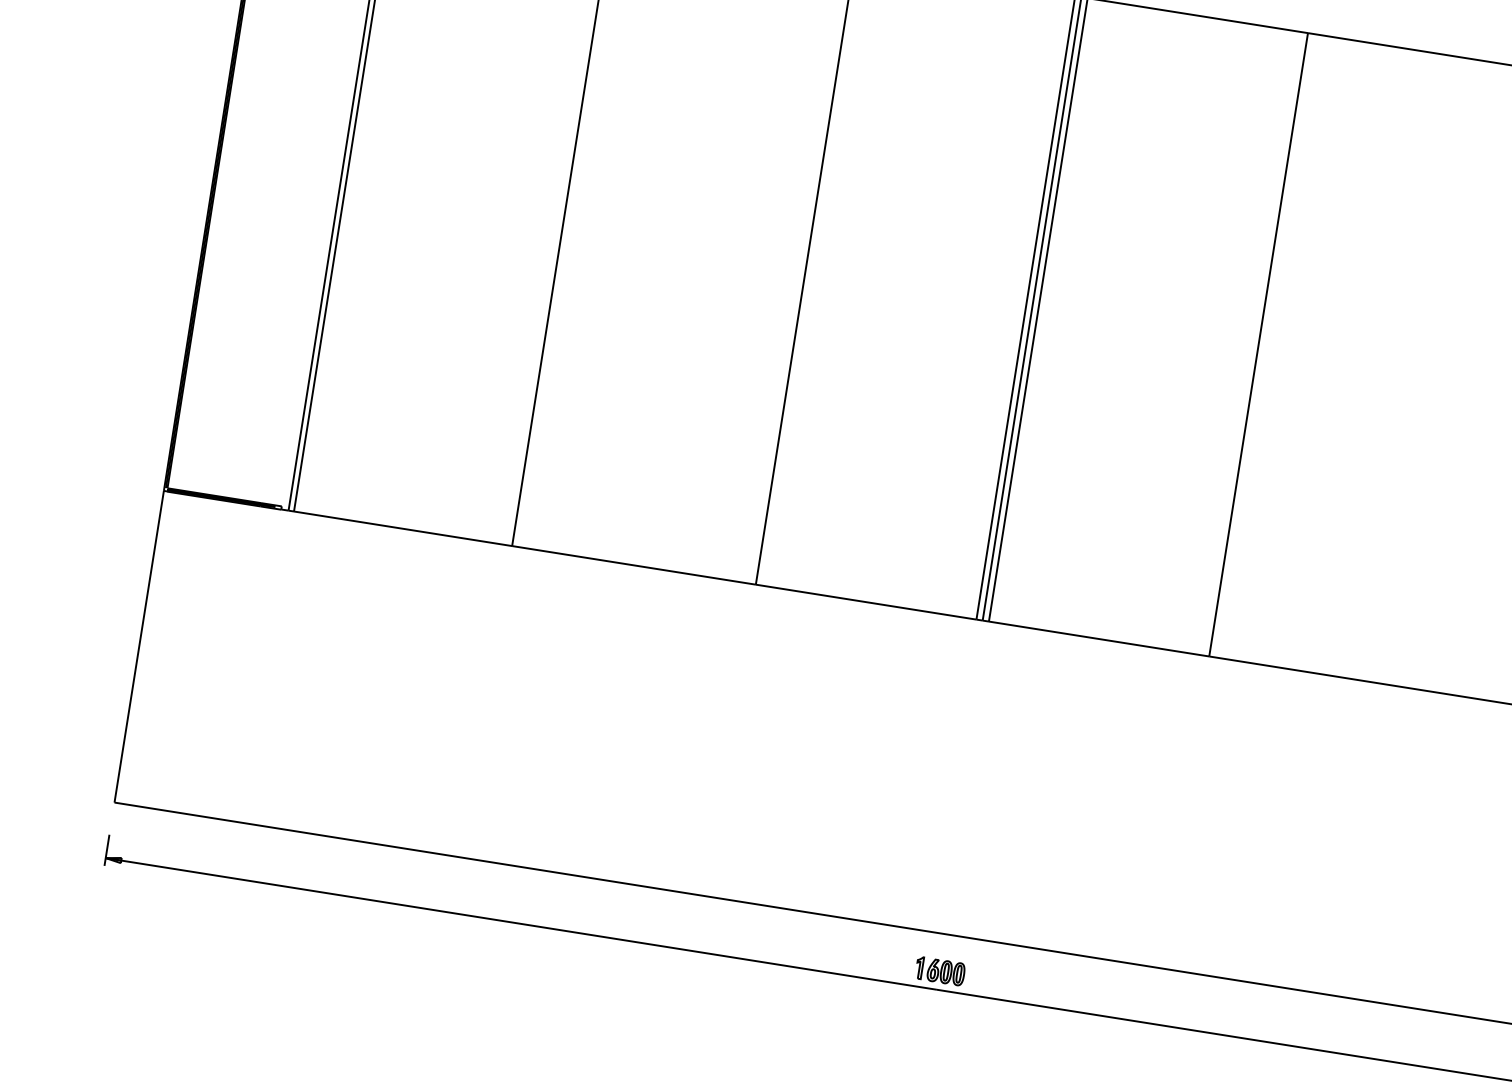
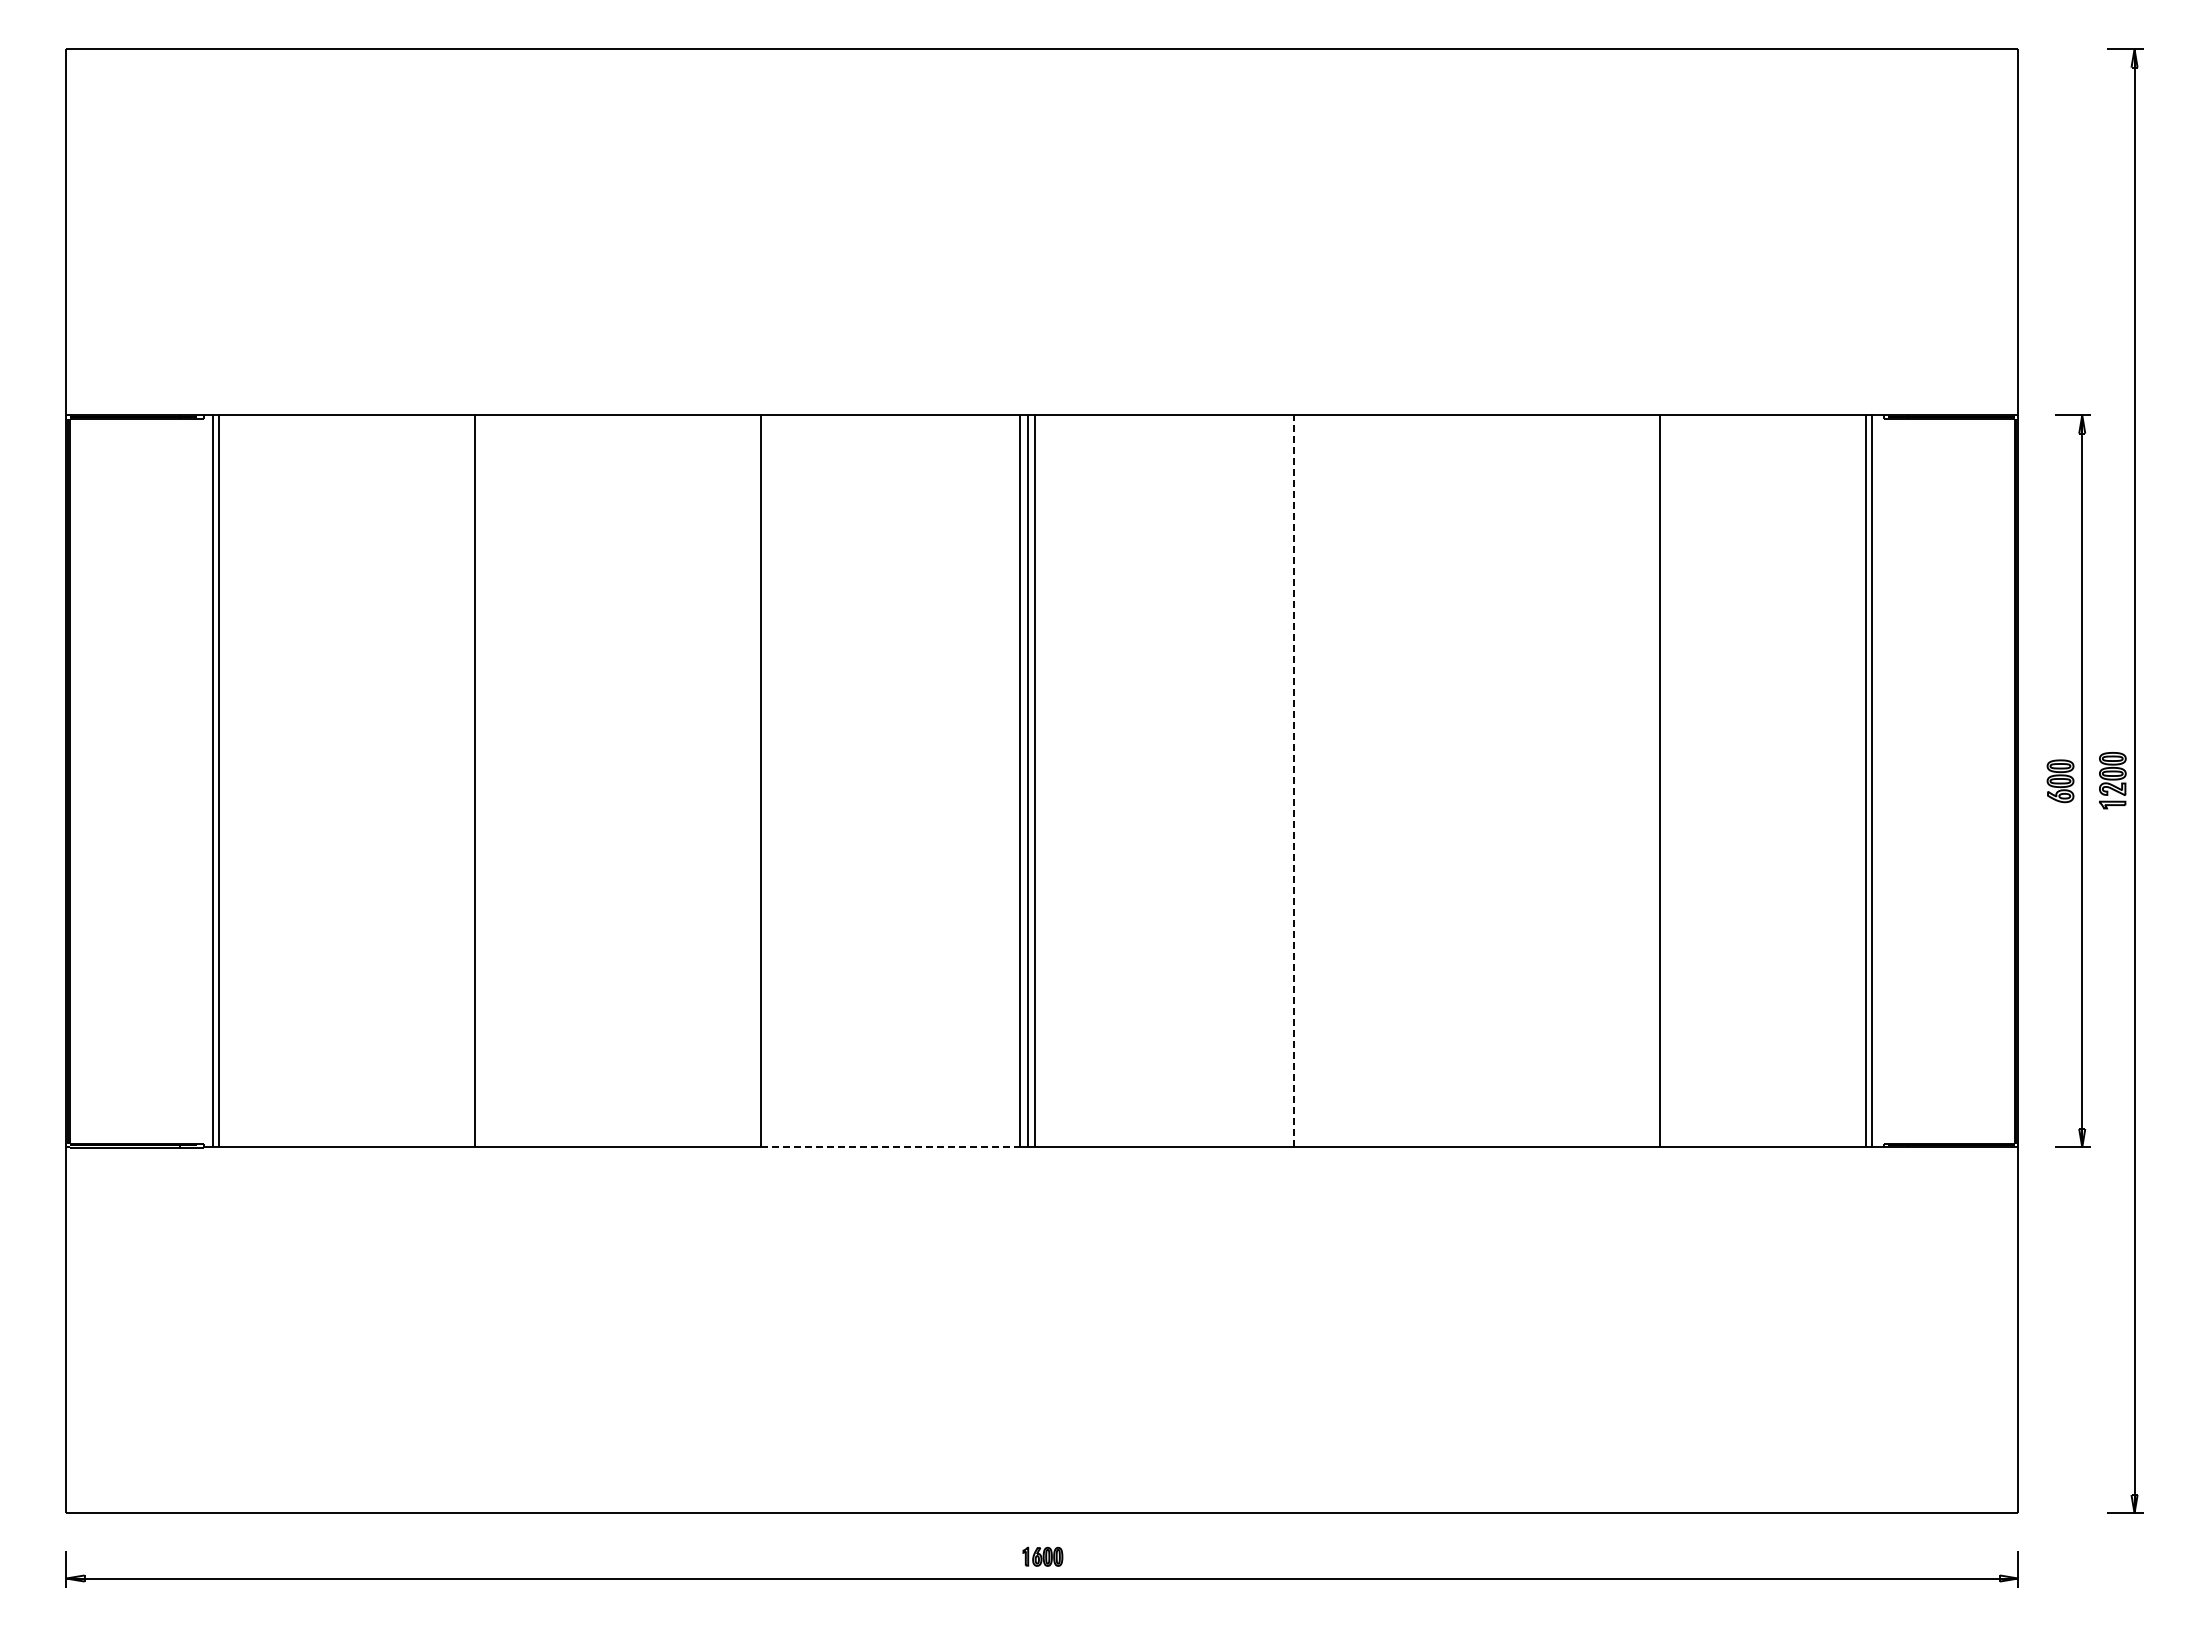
line: (1258, 344) -> (1293, 781), solid -> dashed
line: (865, 602) -> (890, 1147), solid -> dashed
part: (940, 971) -> (1042, 1556), size x0.7

